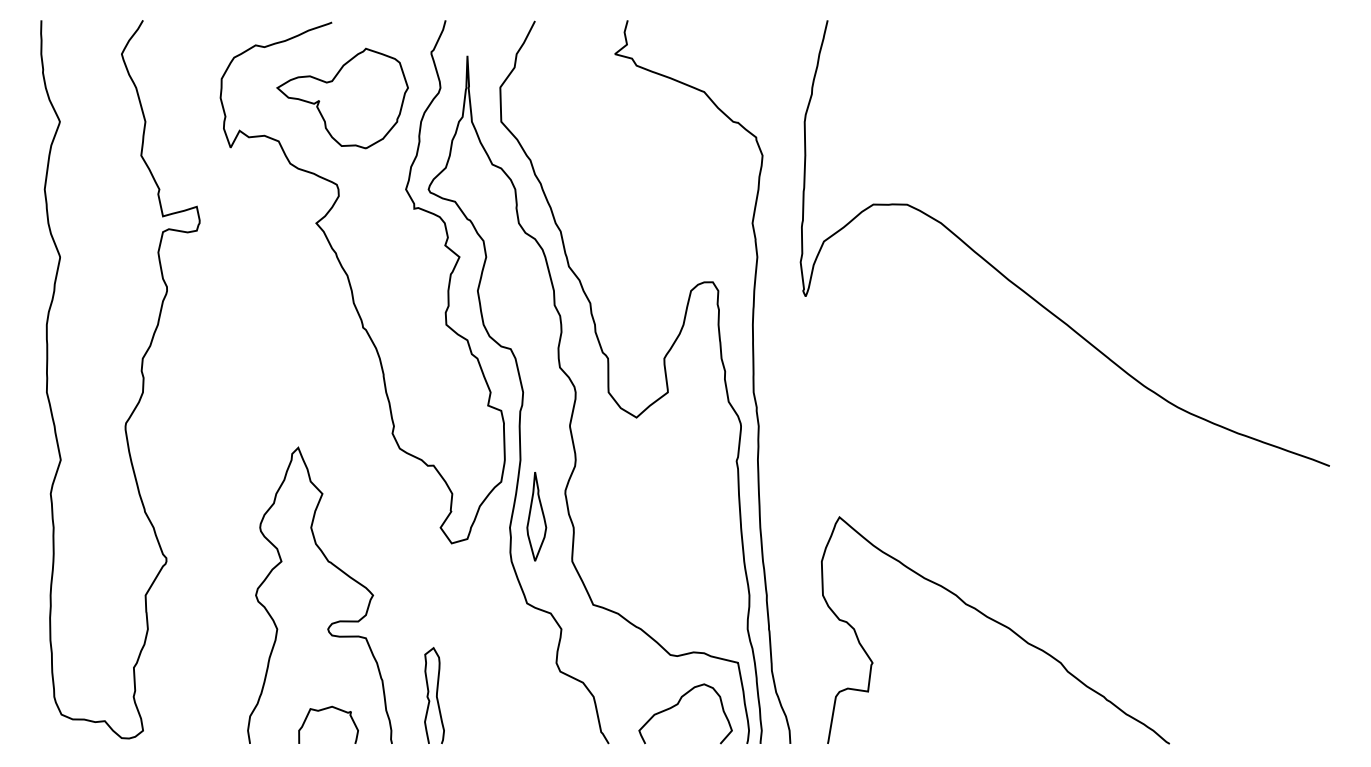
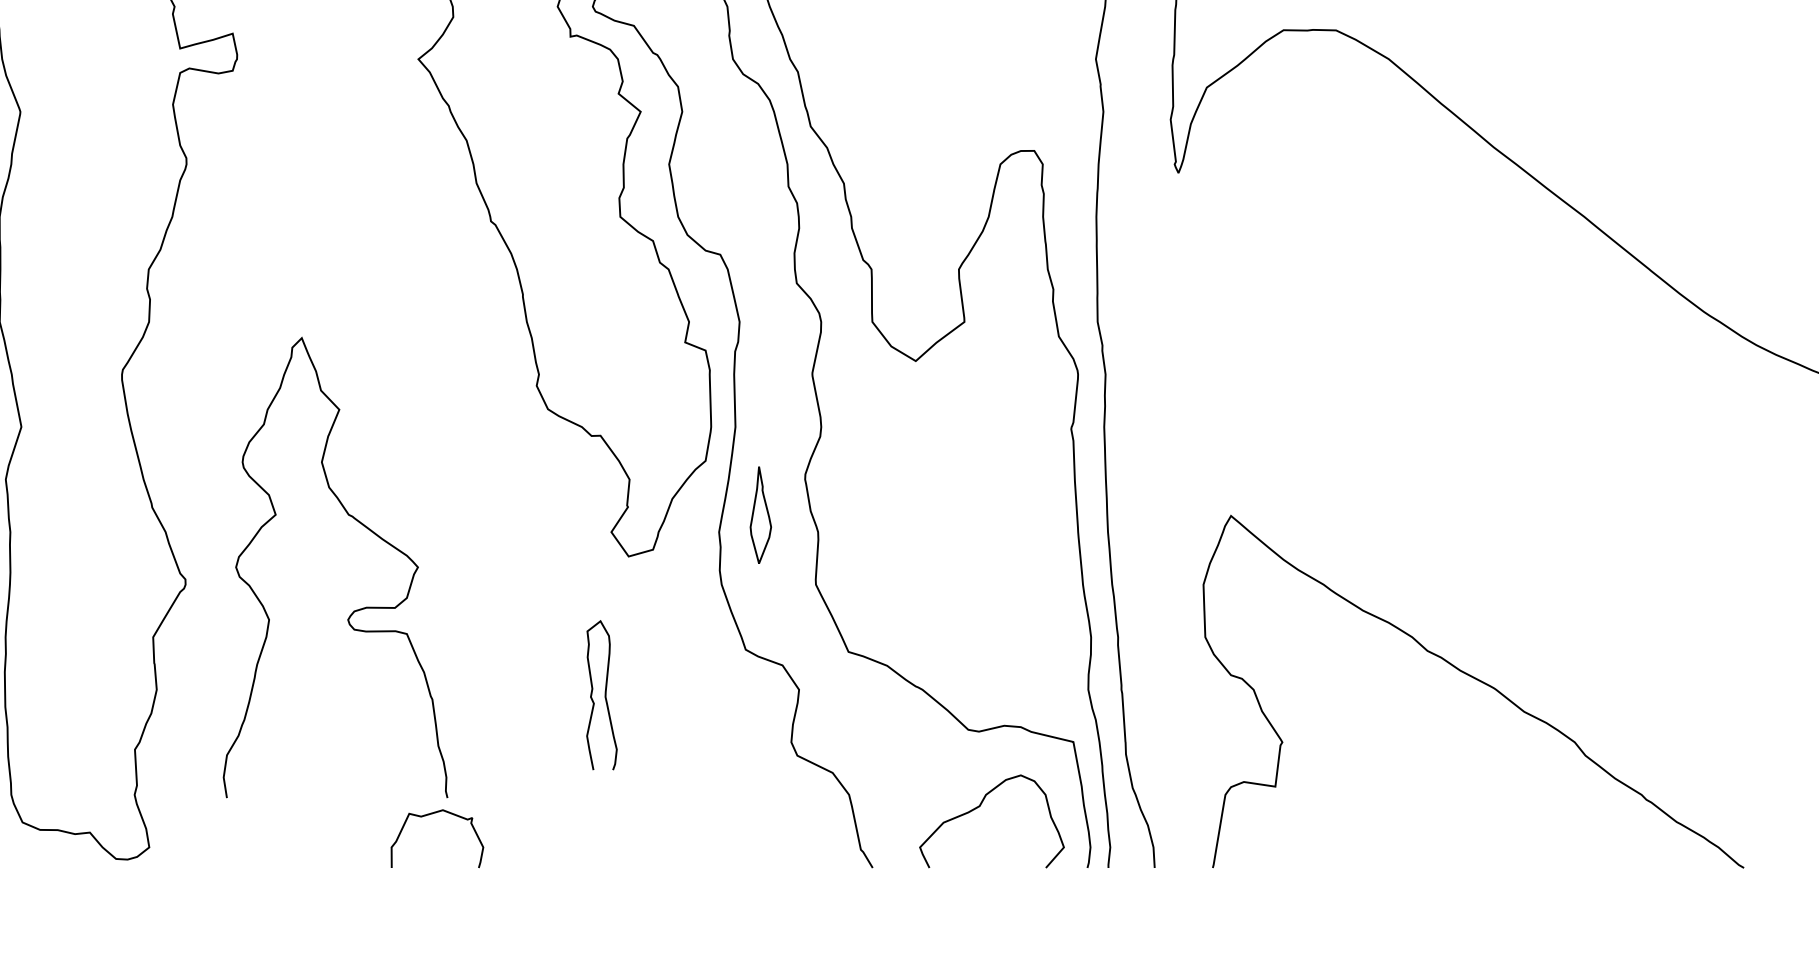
part: (536, 516) -> (760, 514), size x0.7
curve: (332, 622) -> (354, 609), moved
curve: (436, 695) -> (605, 694), moved

